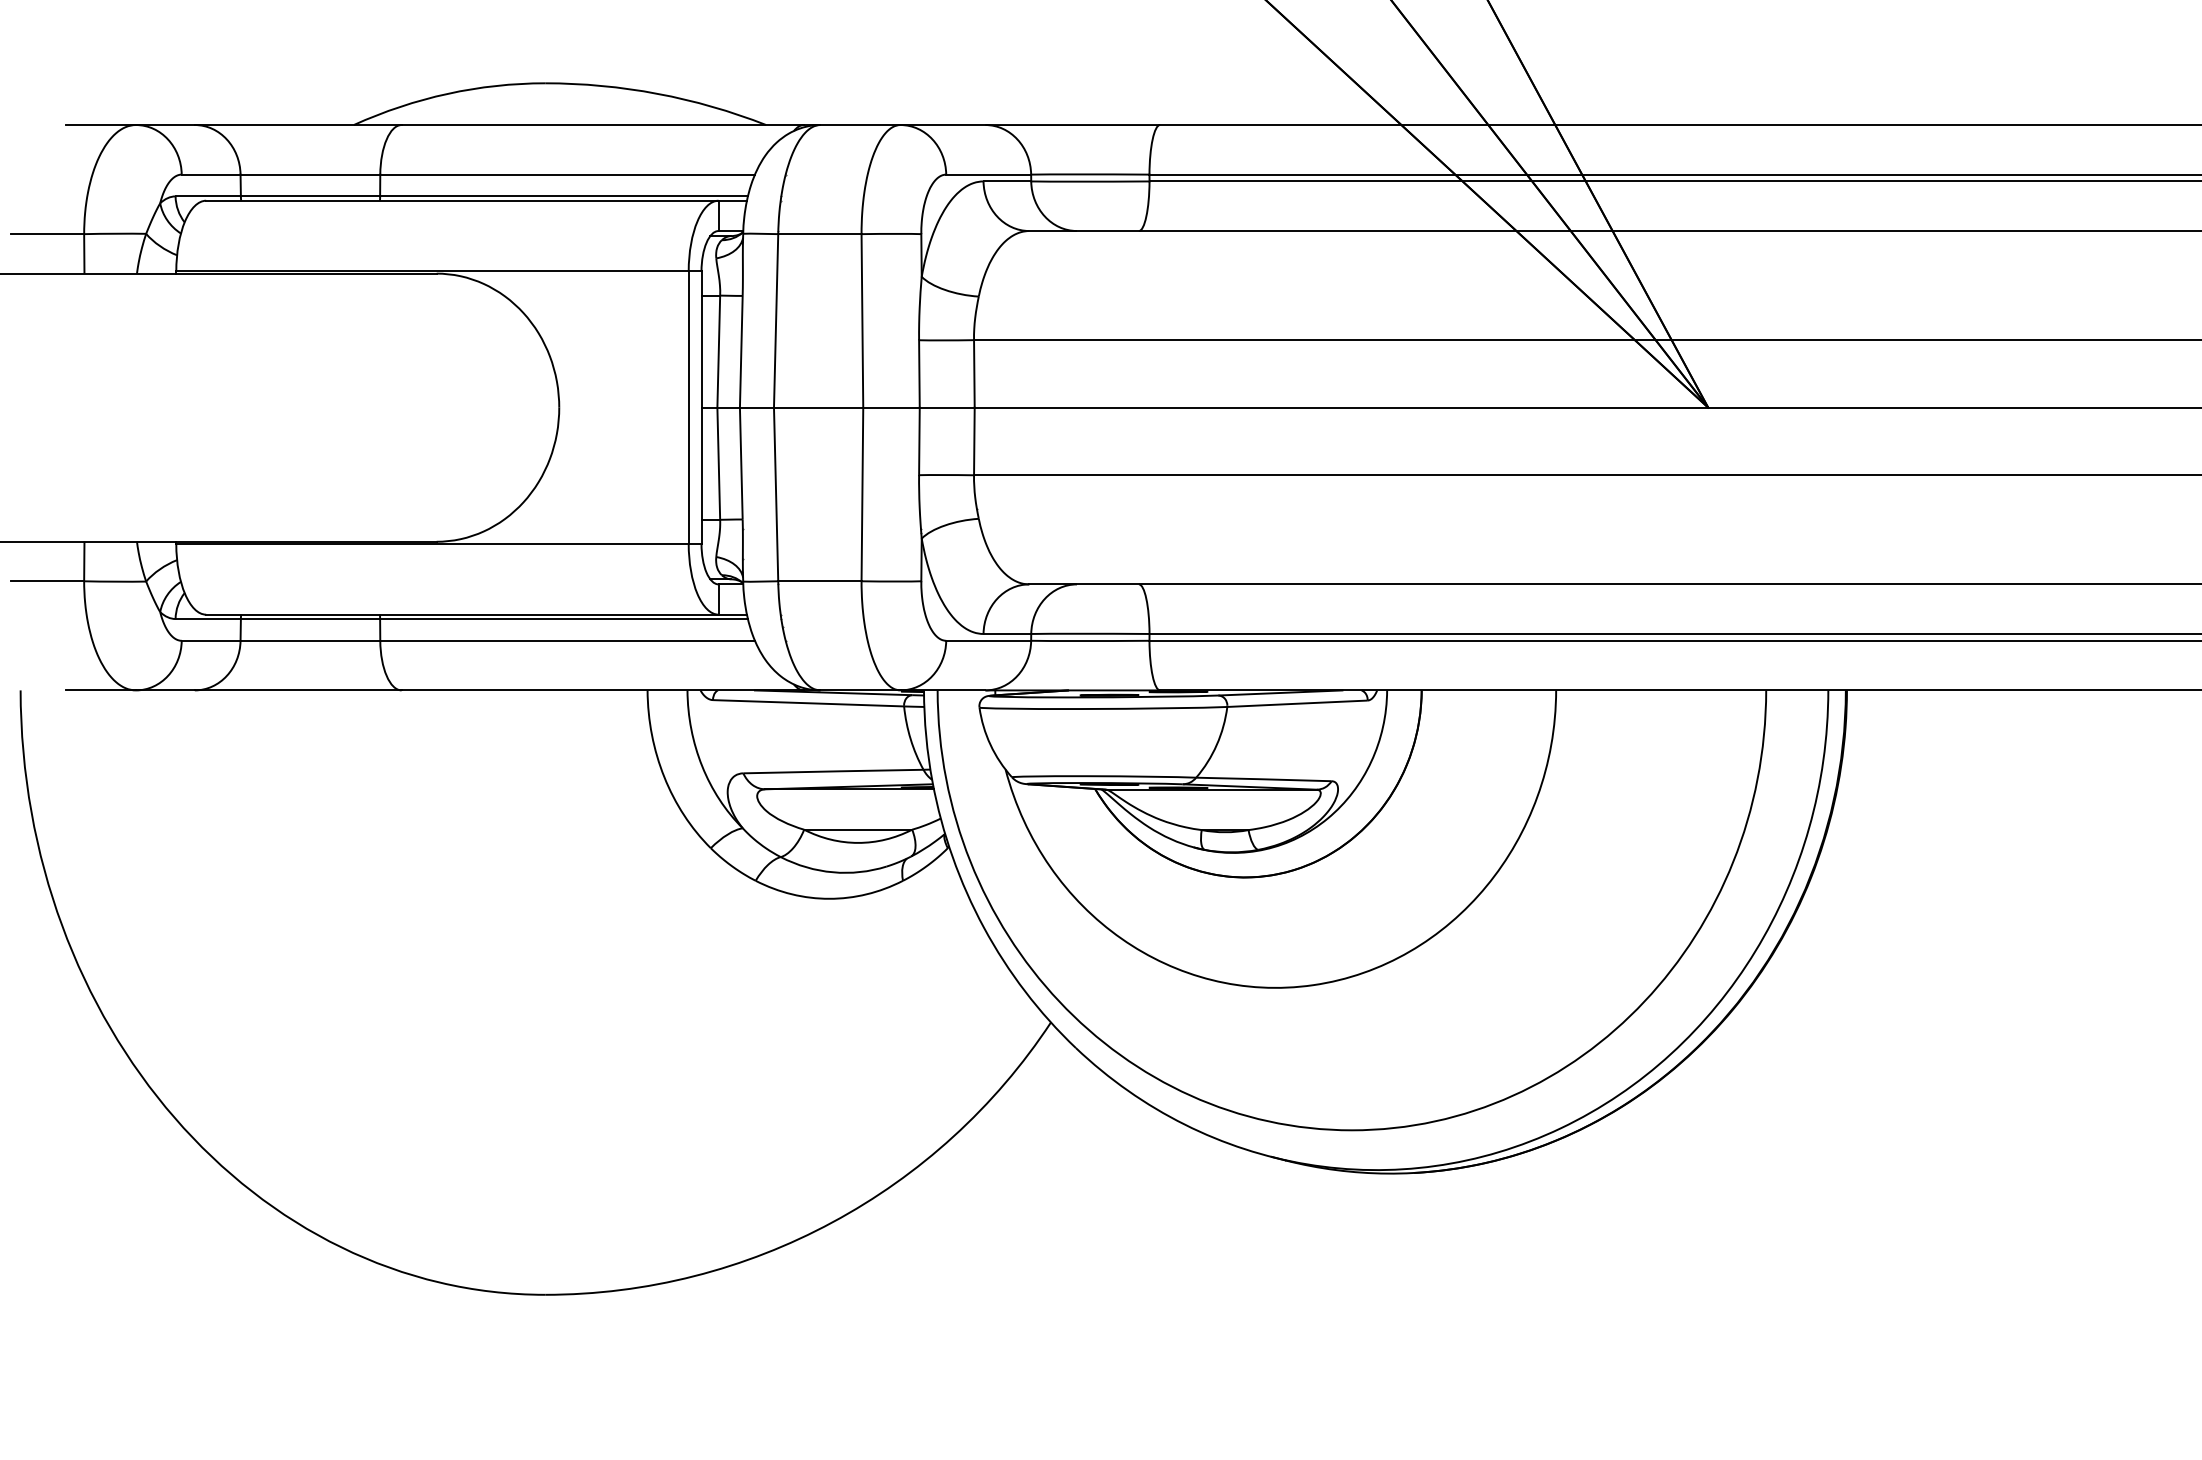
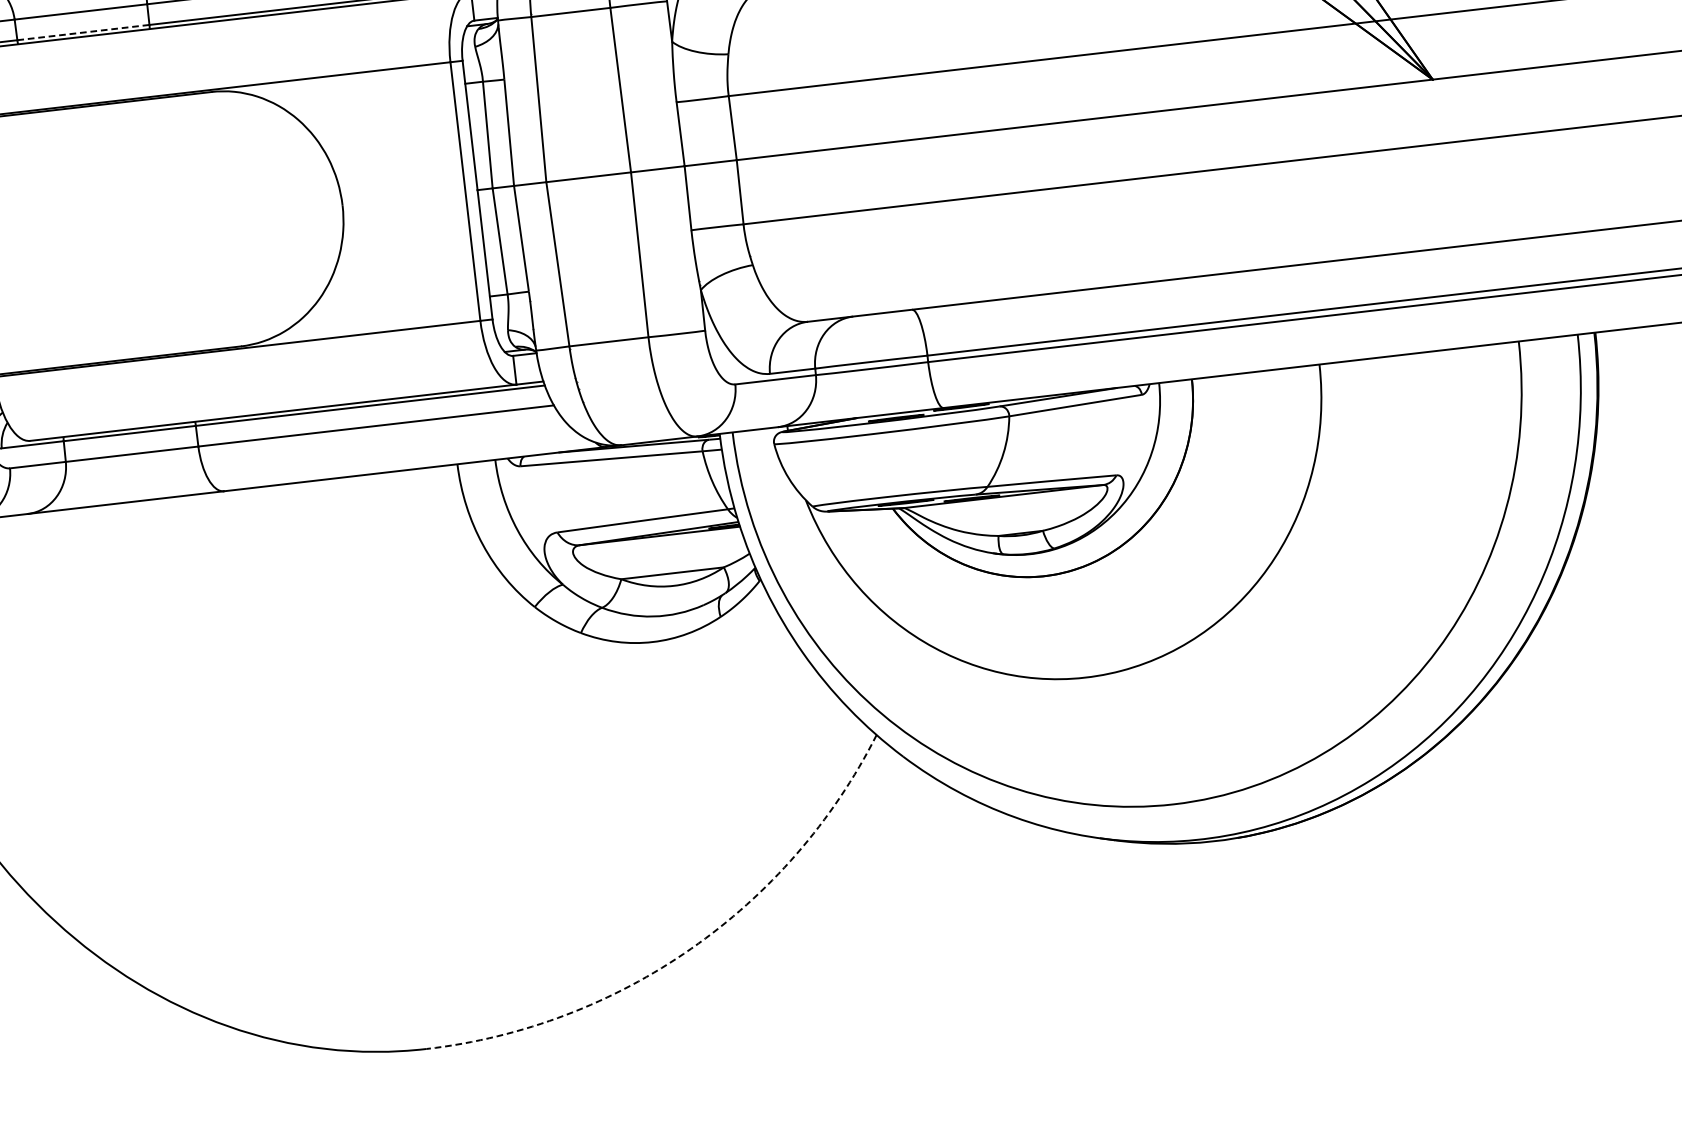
line: (310, 196) -> (83, 32), solid -> dashed
arc: (832, 1222) -> (691, 948), solid -> dashed

